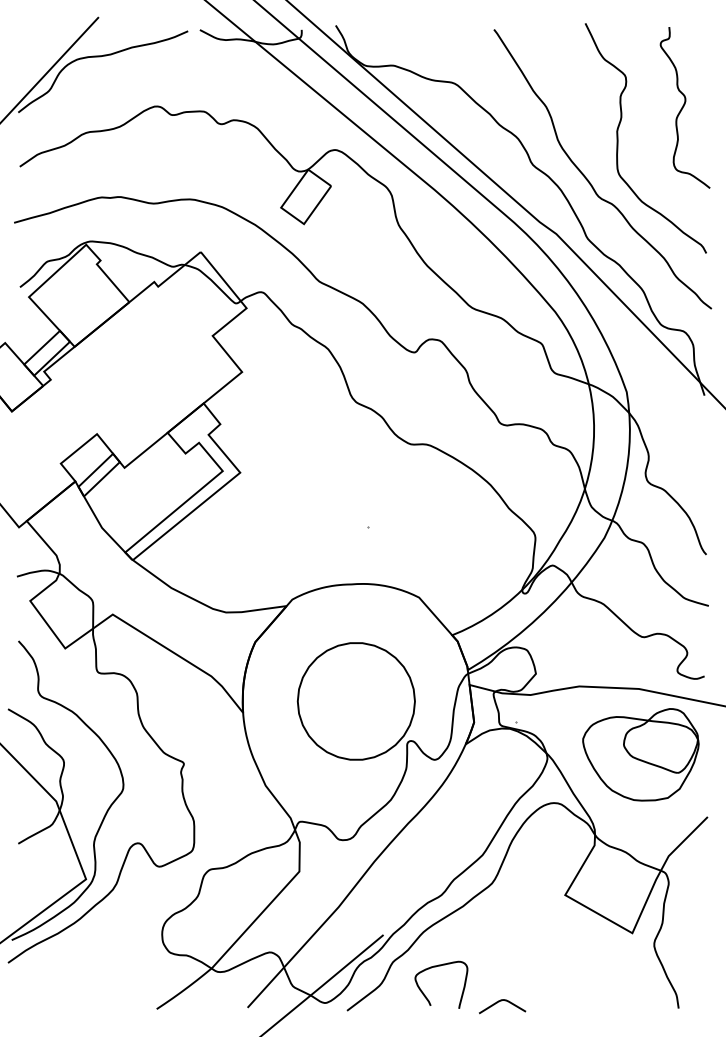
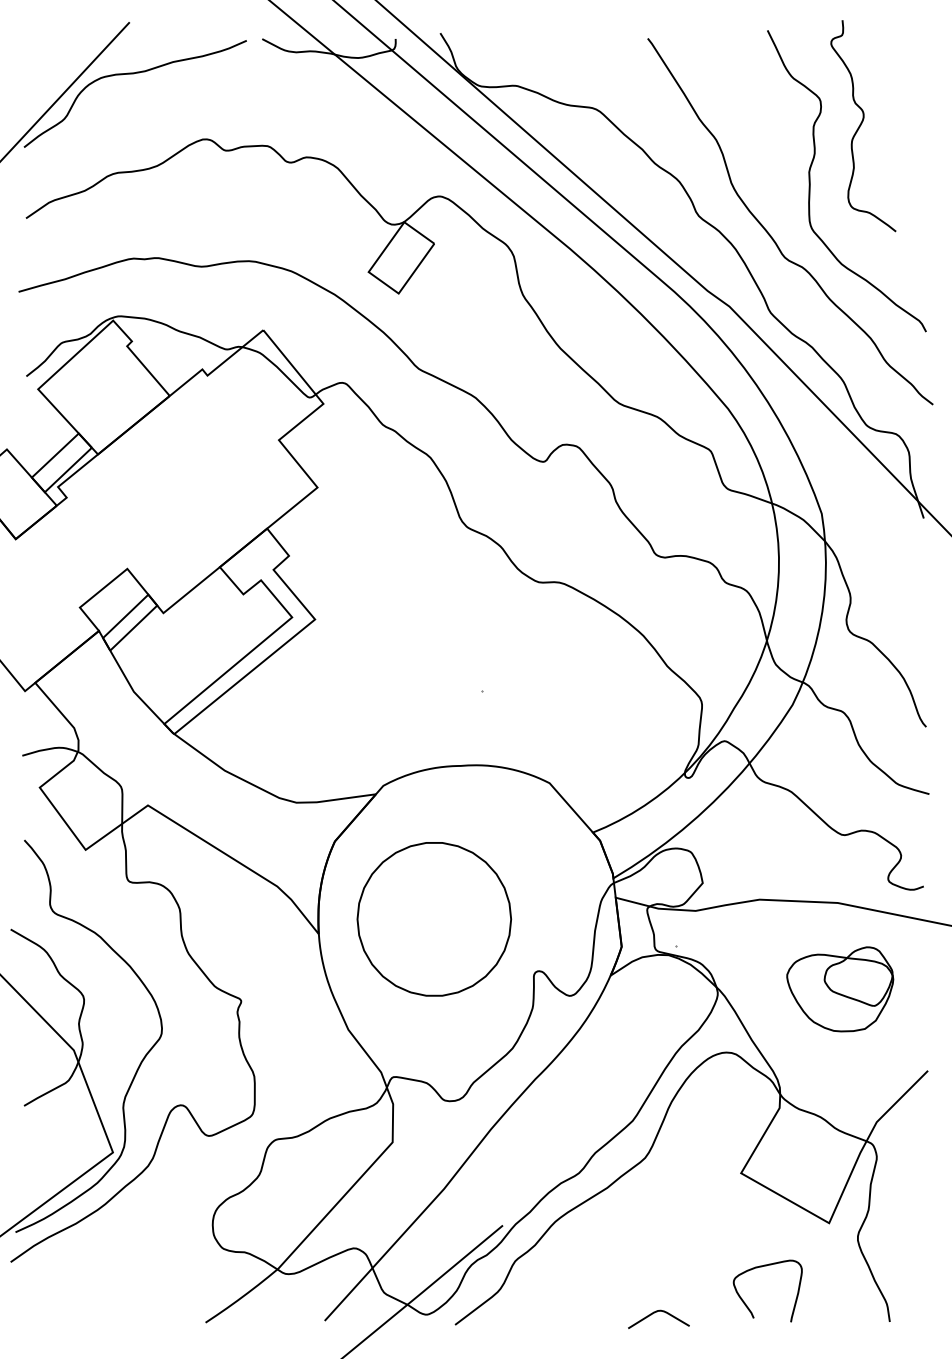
curve: (683, 107) -> (861, 125), moved
part: (356, 701) -> (434, 919), moved
part: (640, 754) -> (839, 989), size x0.7
curve: (437, 967) -> (762, 1267), moved

